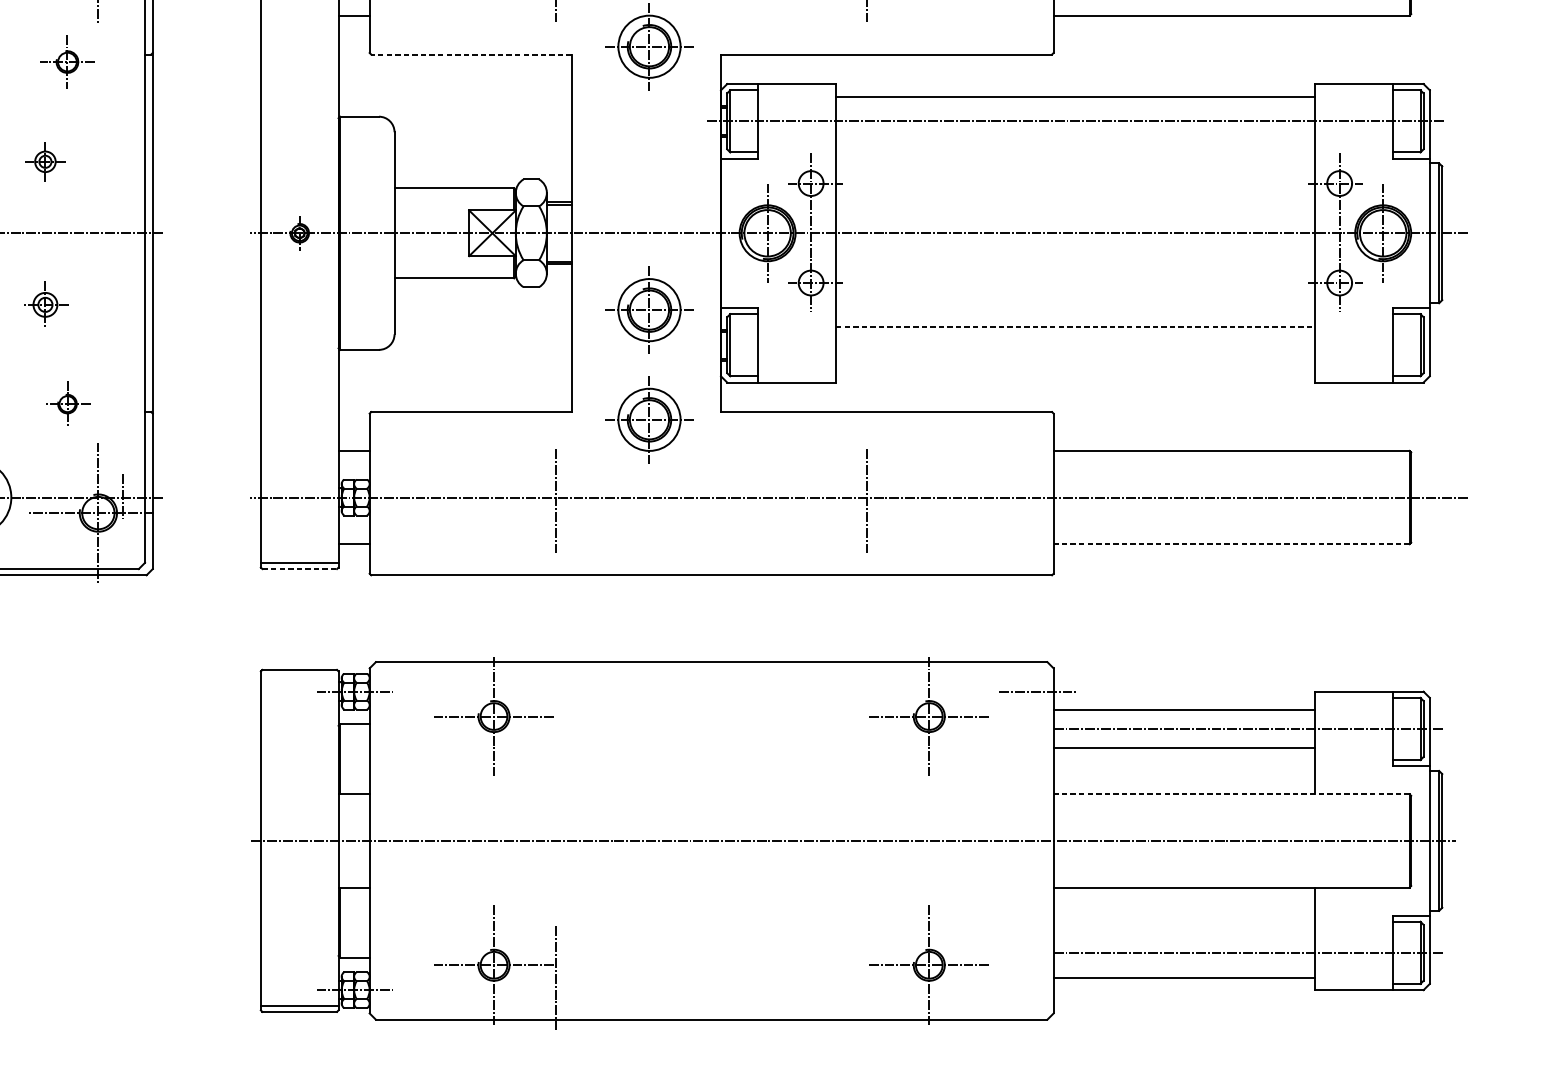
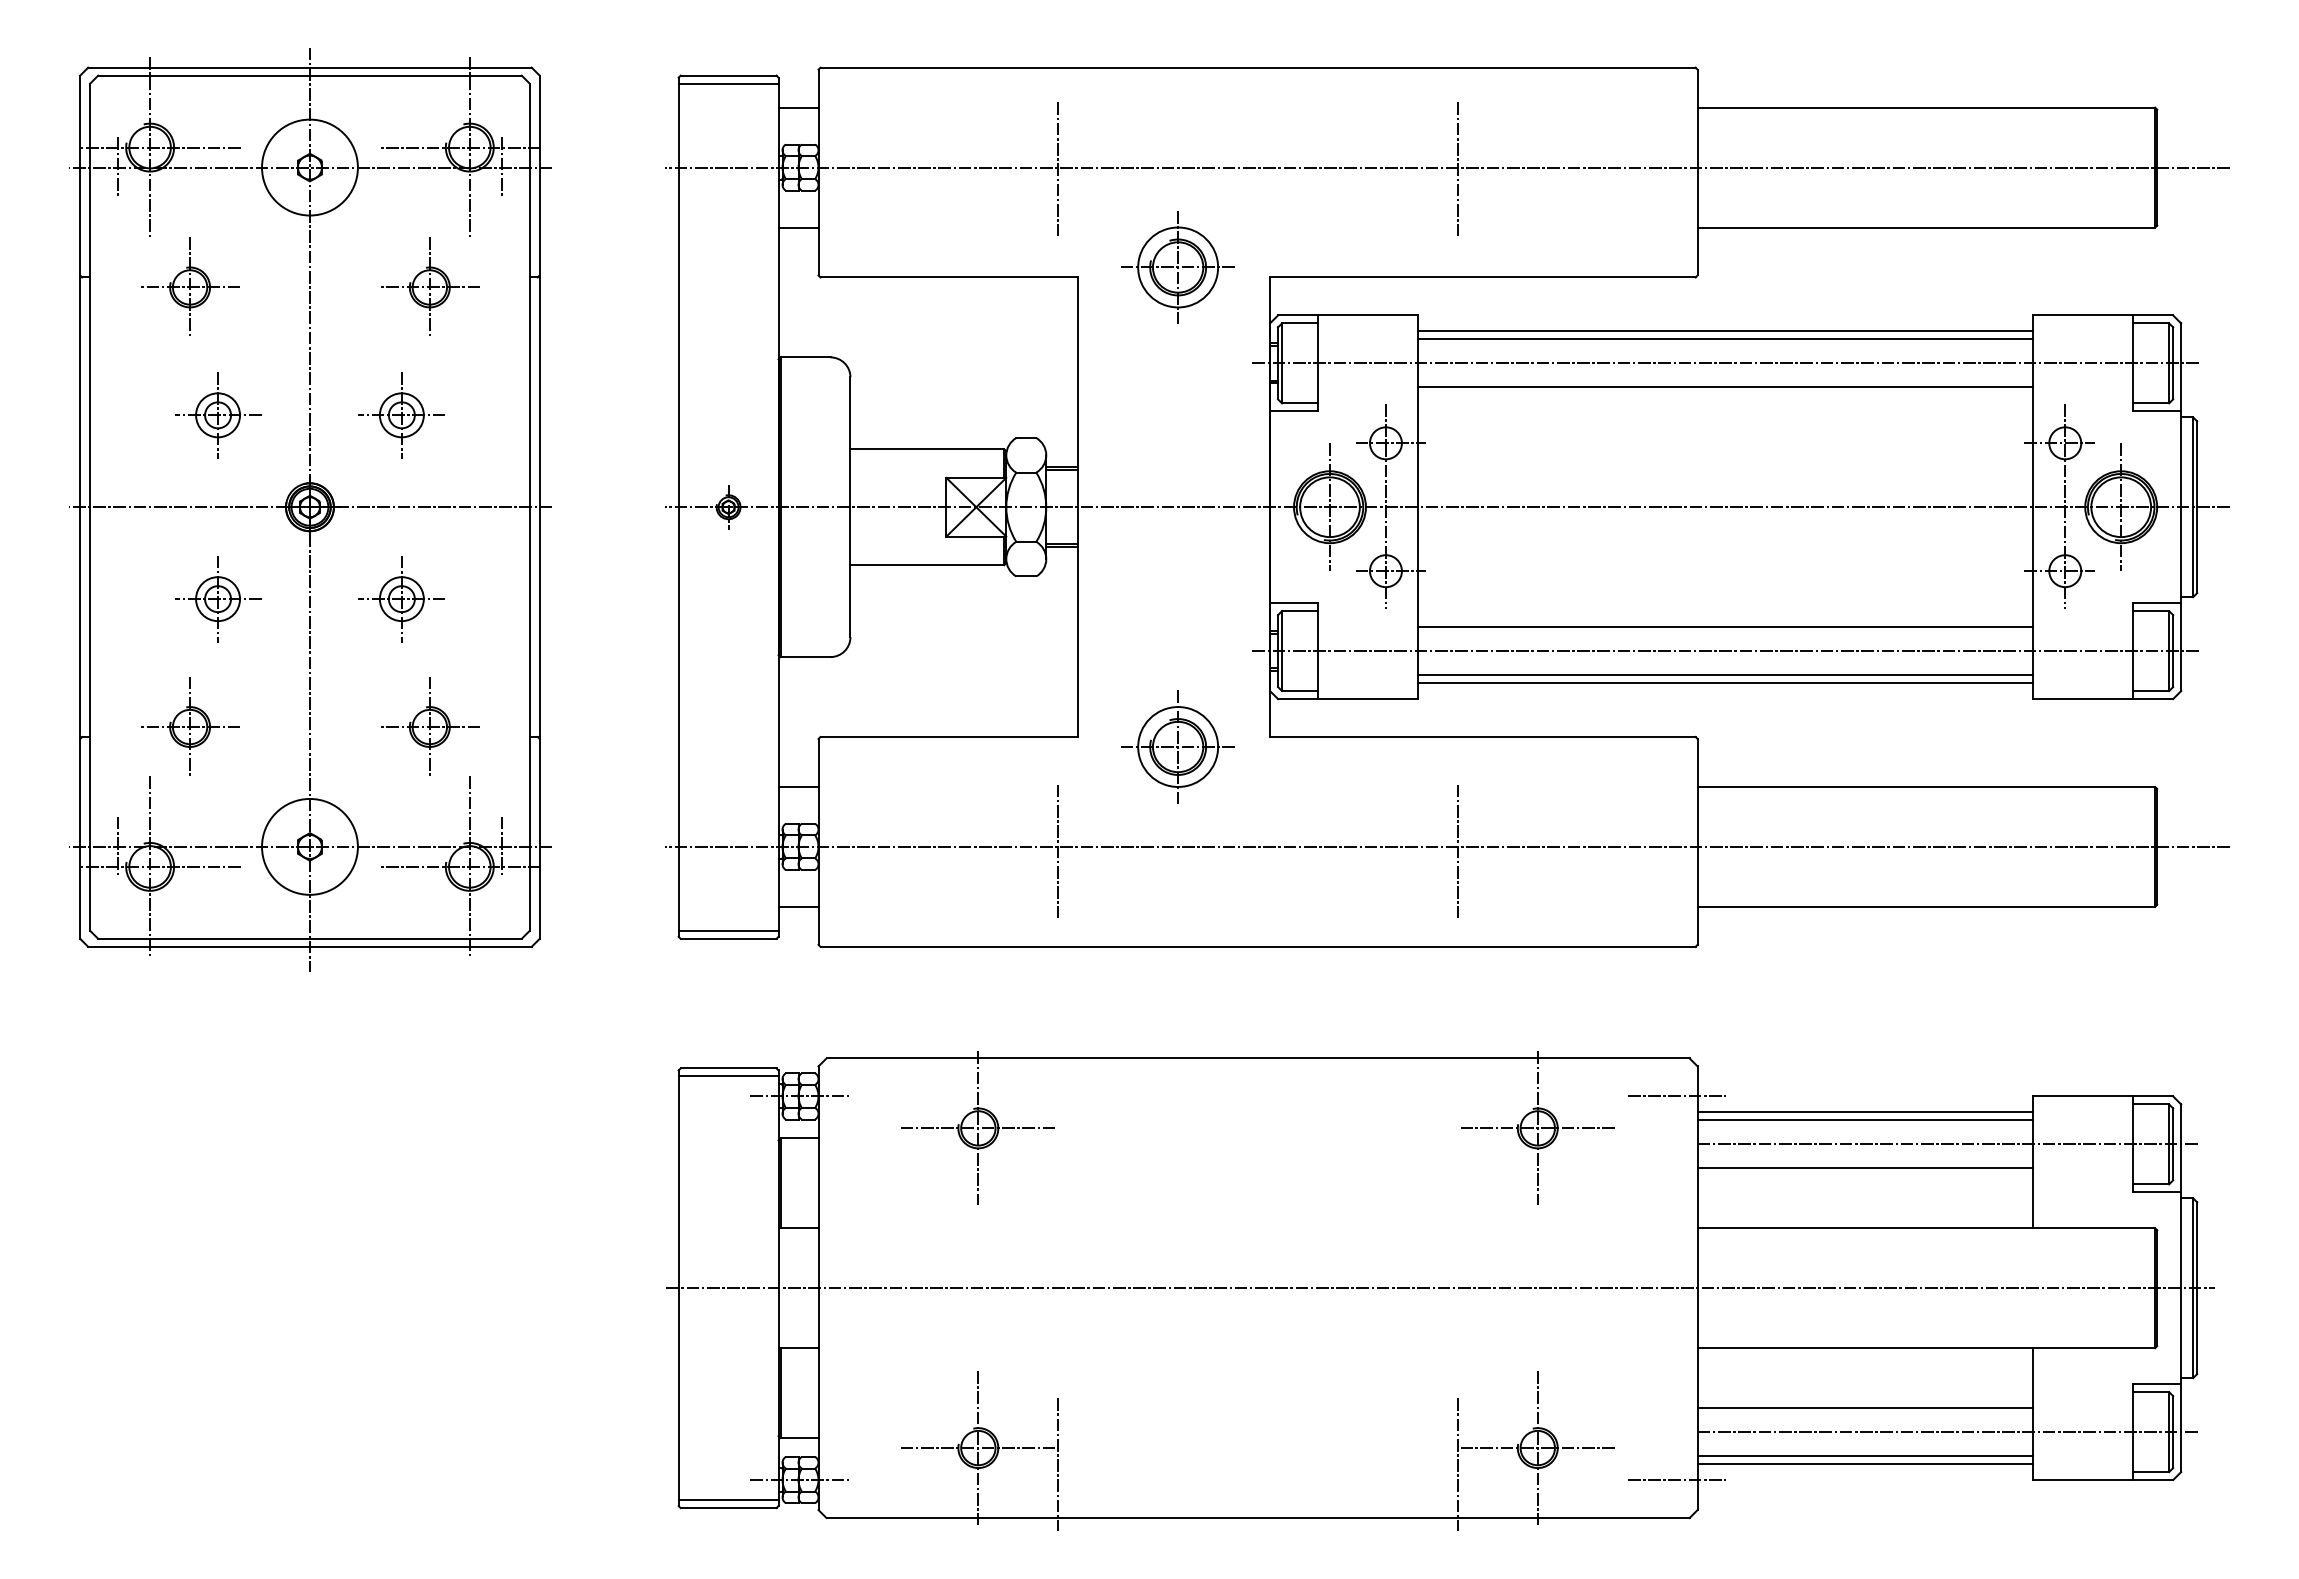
line: (471, 54) -> (949, 277), dashed -> solid
part: (67, 61) -> (430, 286), size x1.43
line: (1075, 102) -> (1725, 339), added
line: (1075, 140) -> (1725, 387), added
part: (45, 161) -> (401, 415), size x1.67
part: (45, 305) -> (401, 599), size x1.43
part: (648, 309) -> (1177, 605), removed
line: (1075, 326) -> (1725, 627), dashed -> solid
line: (1075, 345) -> (1725, 651), added
line: (1075, 364) -> (1725, 675), added
line: (1075, 370) -> (1725, 683), added
part: (67, 403) -> (430, 726), size x1.67
line: (1231, 543) -> (1926, 906), dashed -> solid
line: (299, 568) -> (728, 938), dashed -> solid
line: (299, 676) -> (728, 1076), added
line: (1184, 704) -> (1865, 1112), added
line: (1231, 794) -> (1926, 1228), dashed -> solid
line: (1184, 934) -> (1865, 1408), added
line: (1184, 971) -> (1865, 1456), added
line: (866, 978) -> (1457, 1464), added
line: (1037, 990) -> (1676, 1480), added

